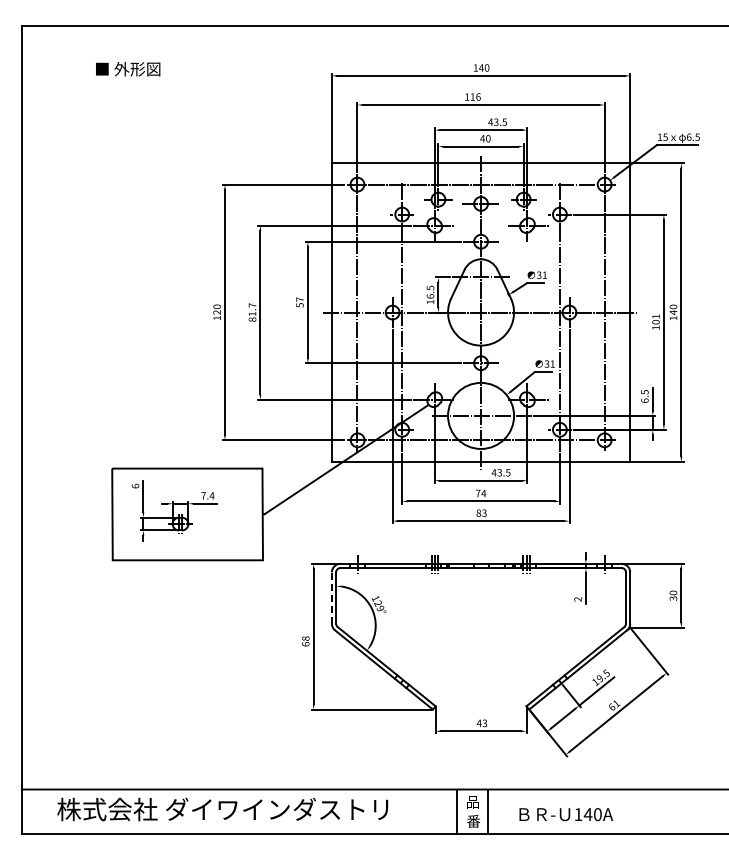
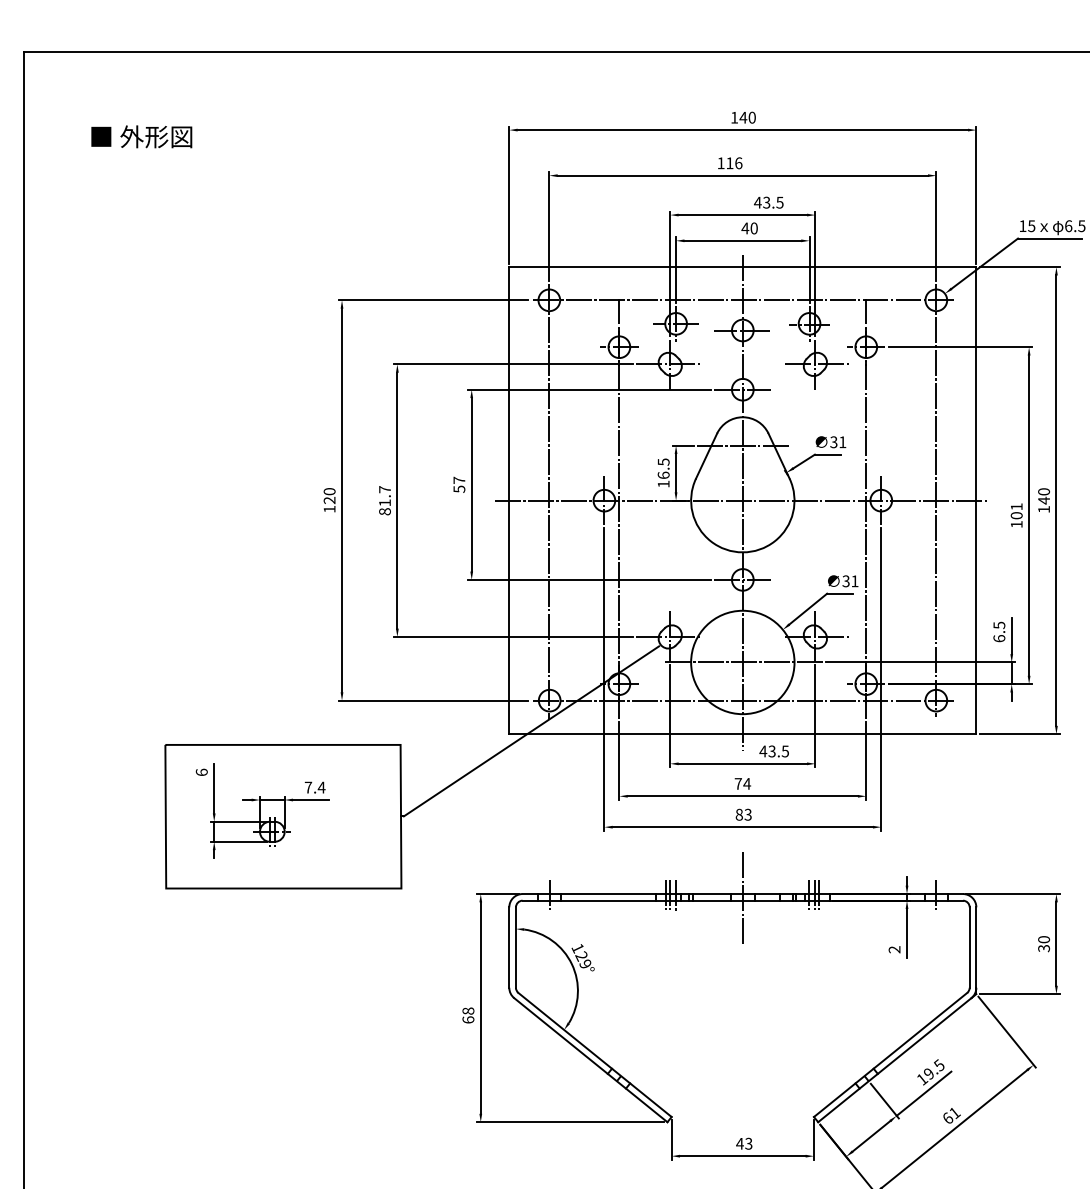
text: (128, 69) -> (142, 137), moved
line: (481, 566) -> (743, 898), added
line: (331, 598) -> (508, 948), dashed -> solid

